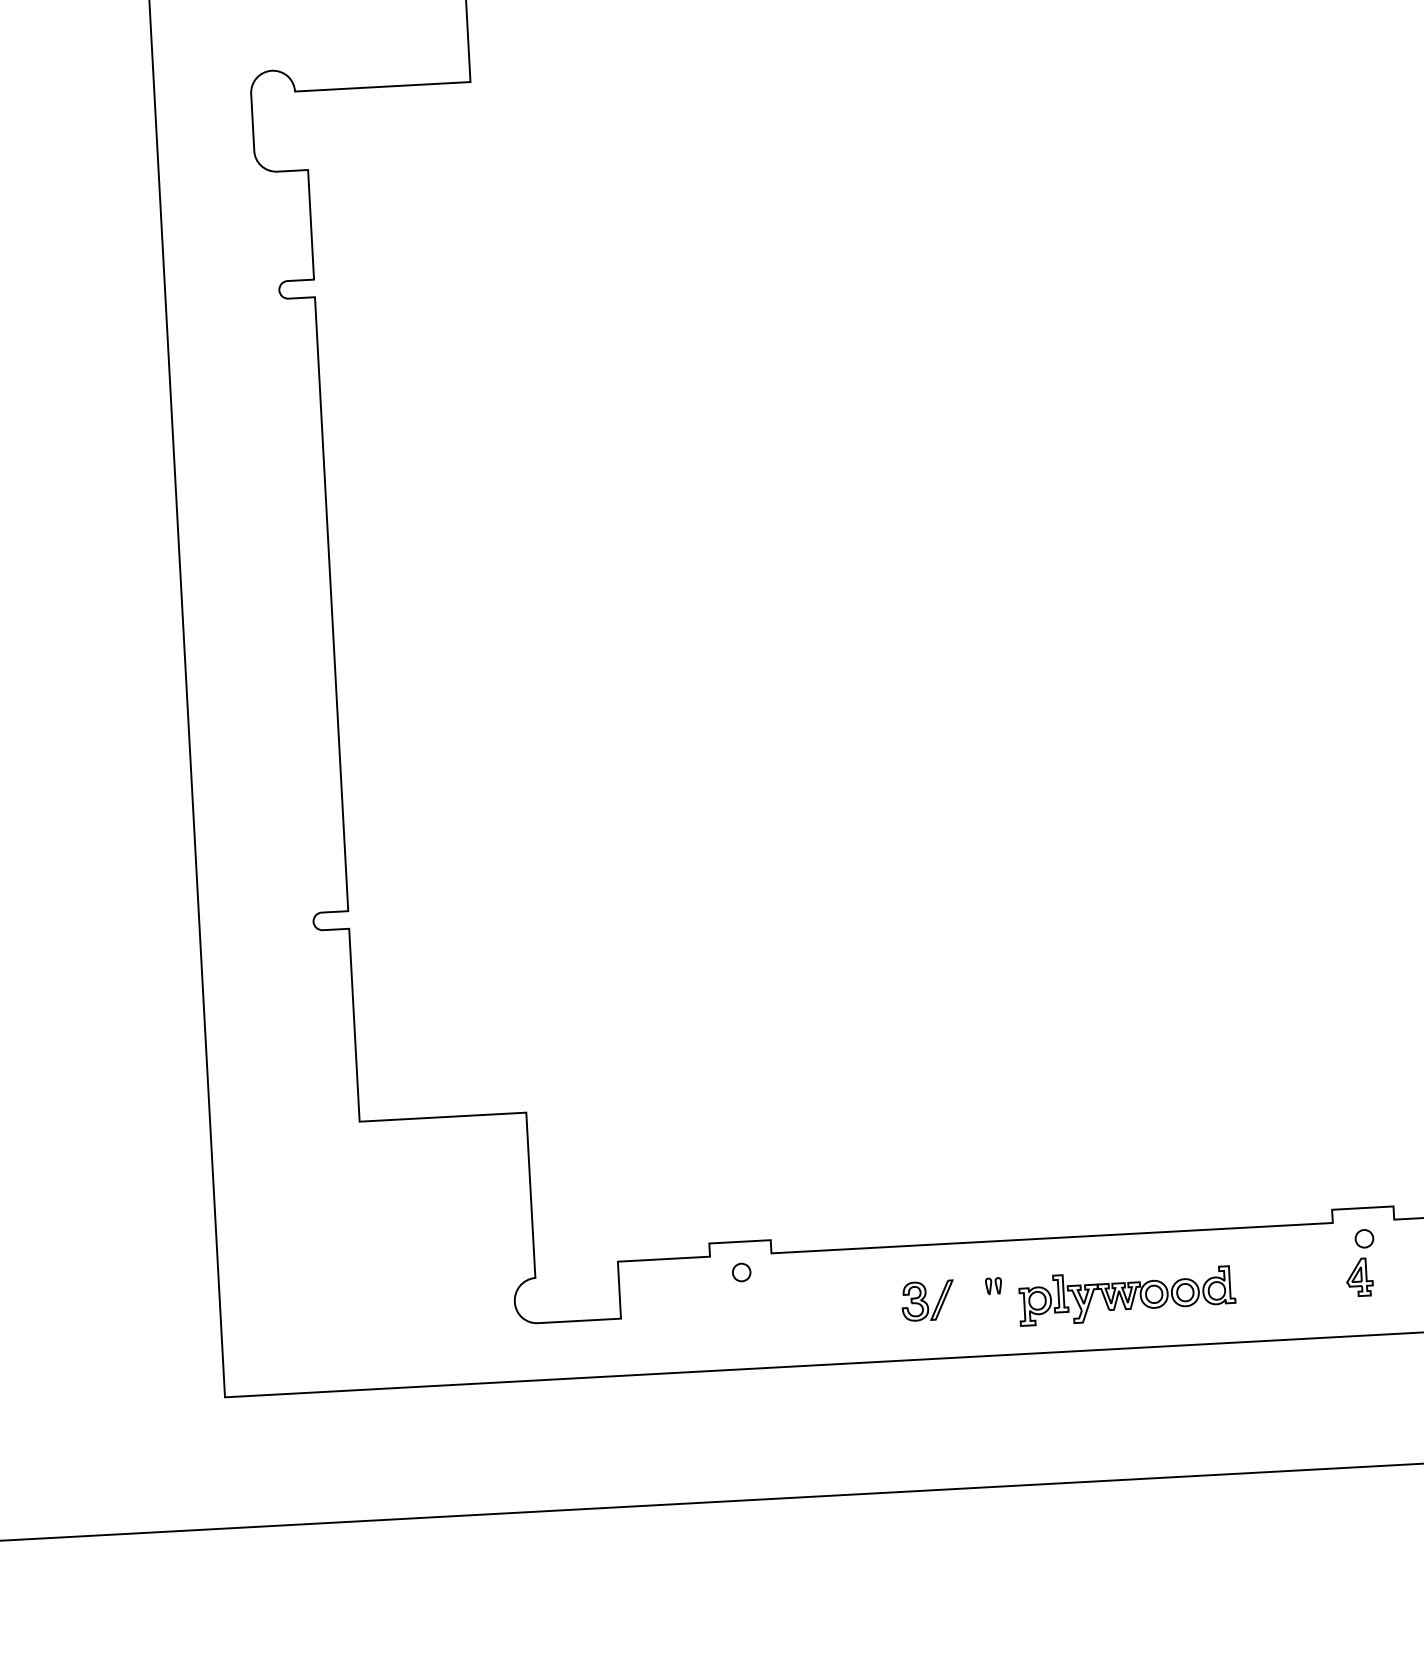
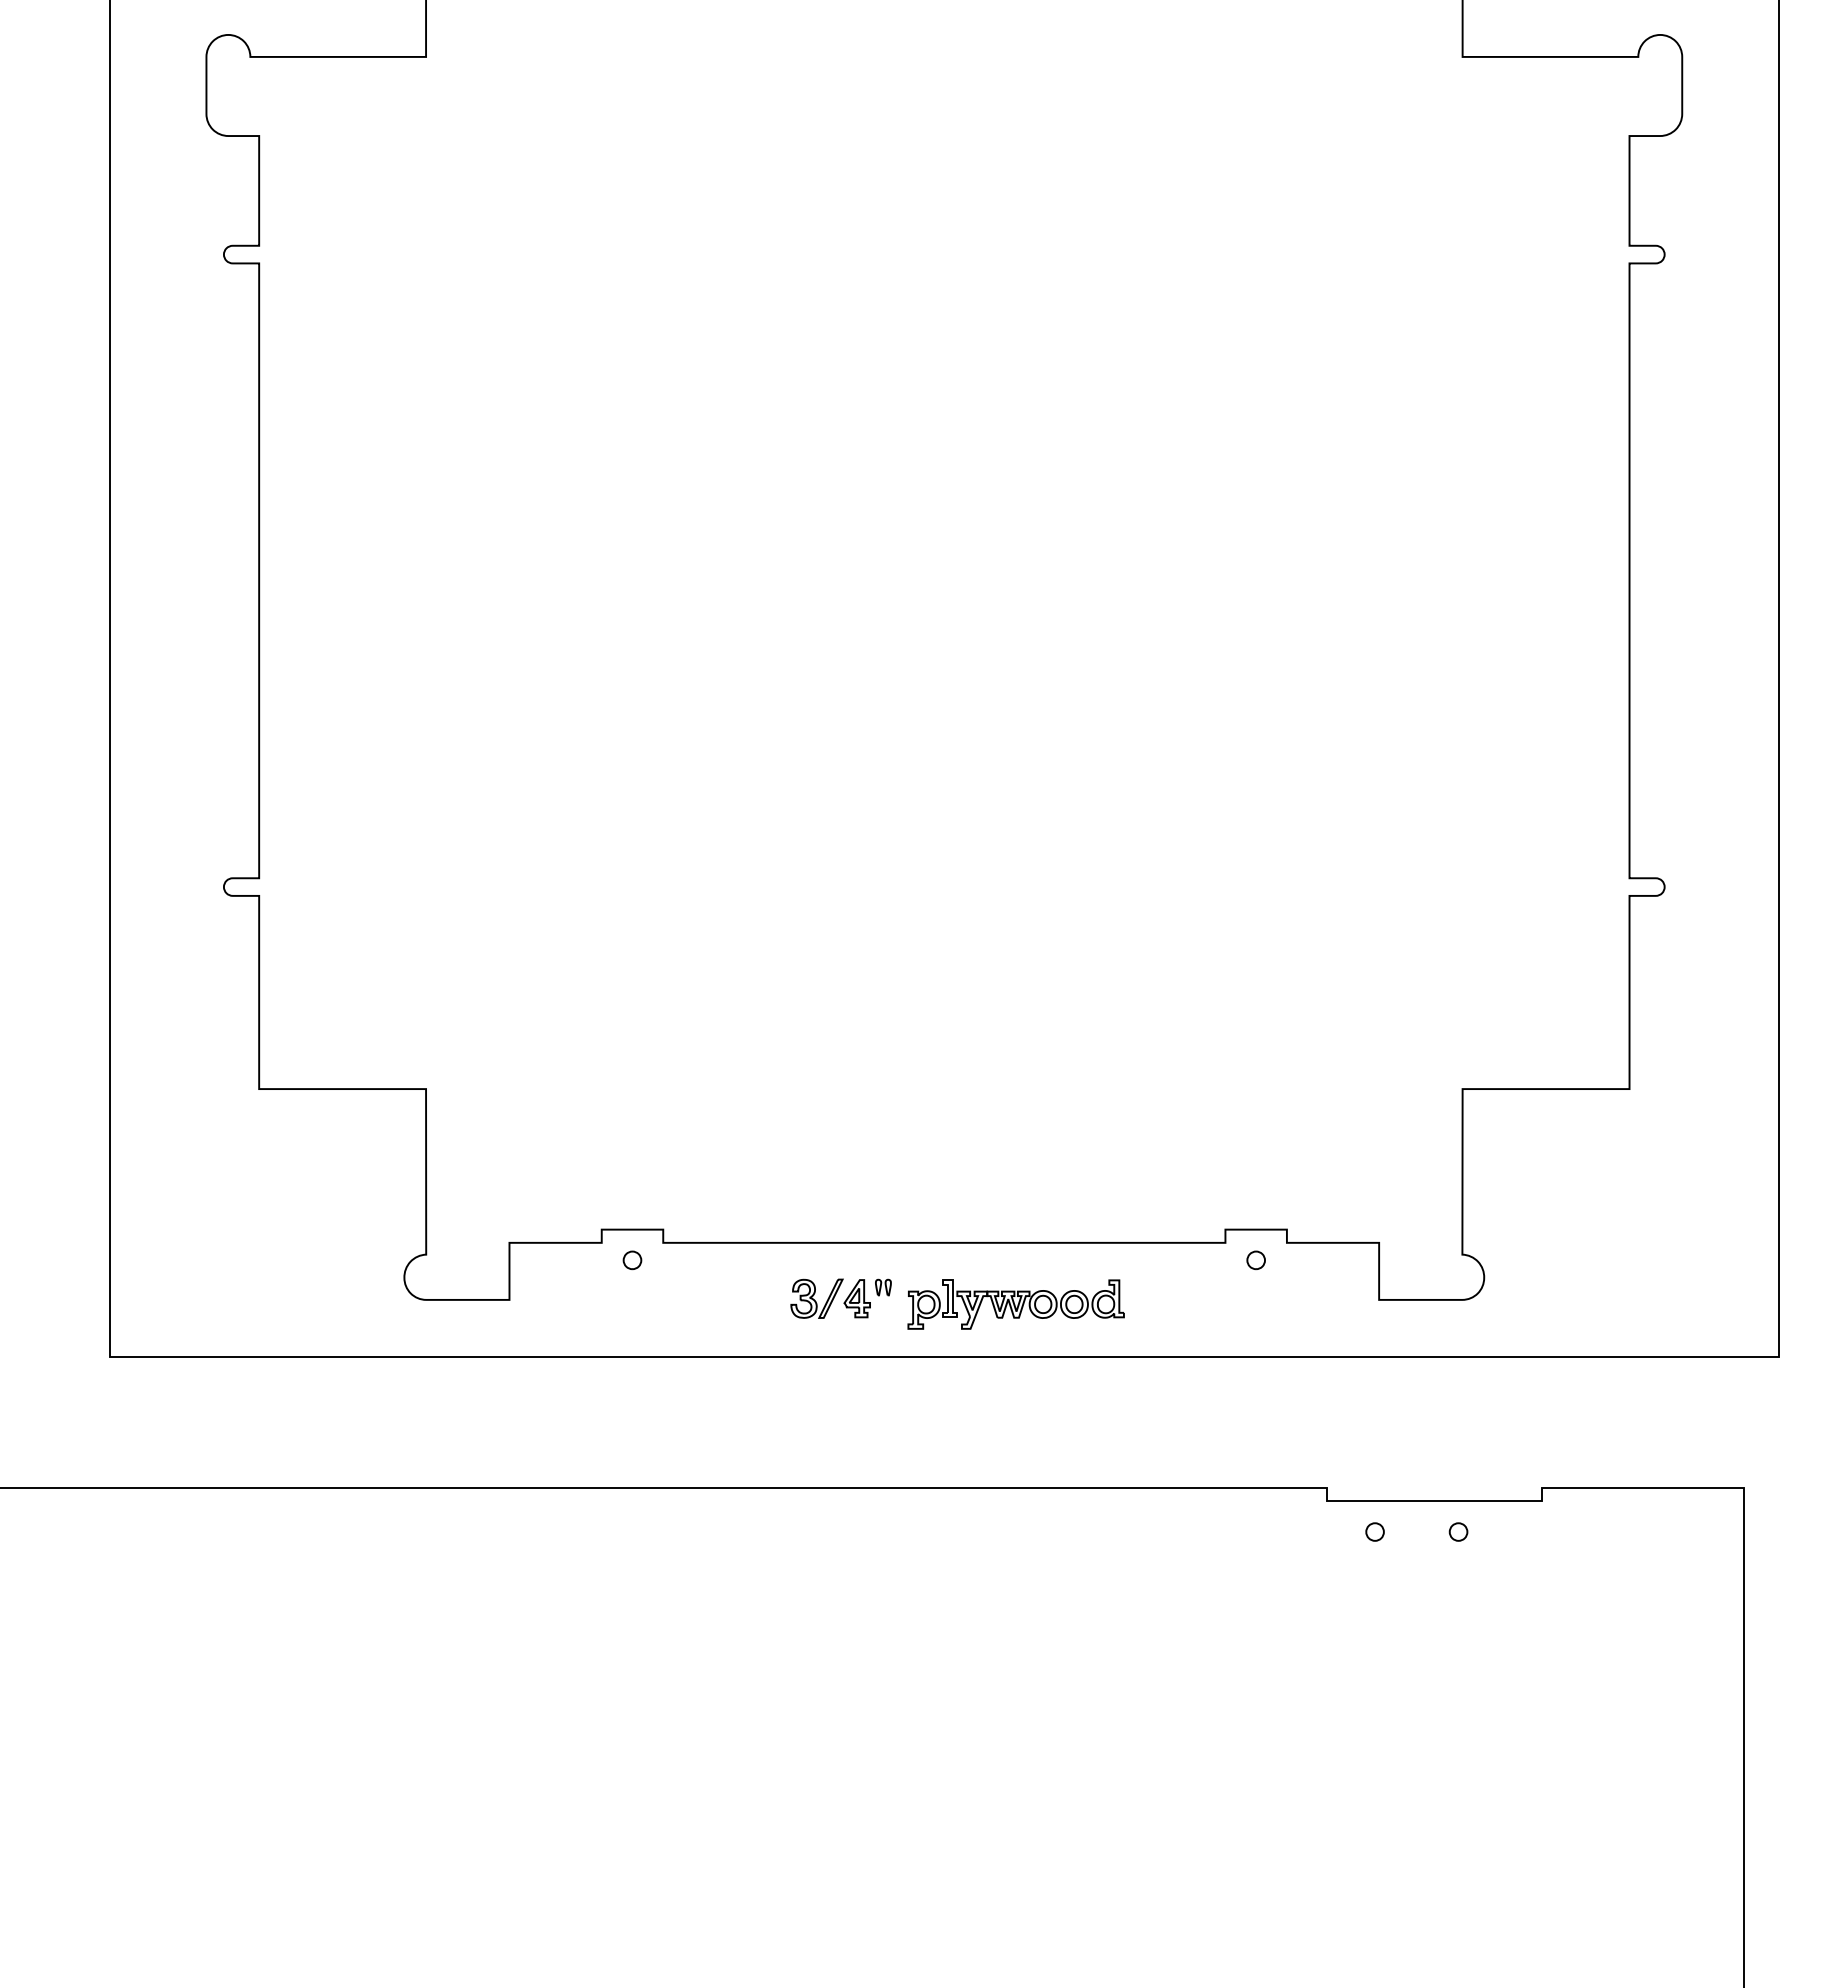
part: (1358, 1277) -> (856, 1298), moved

